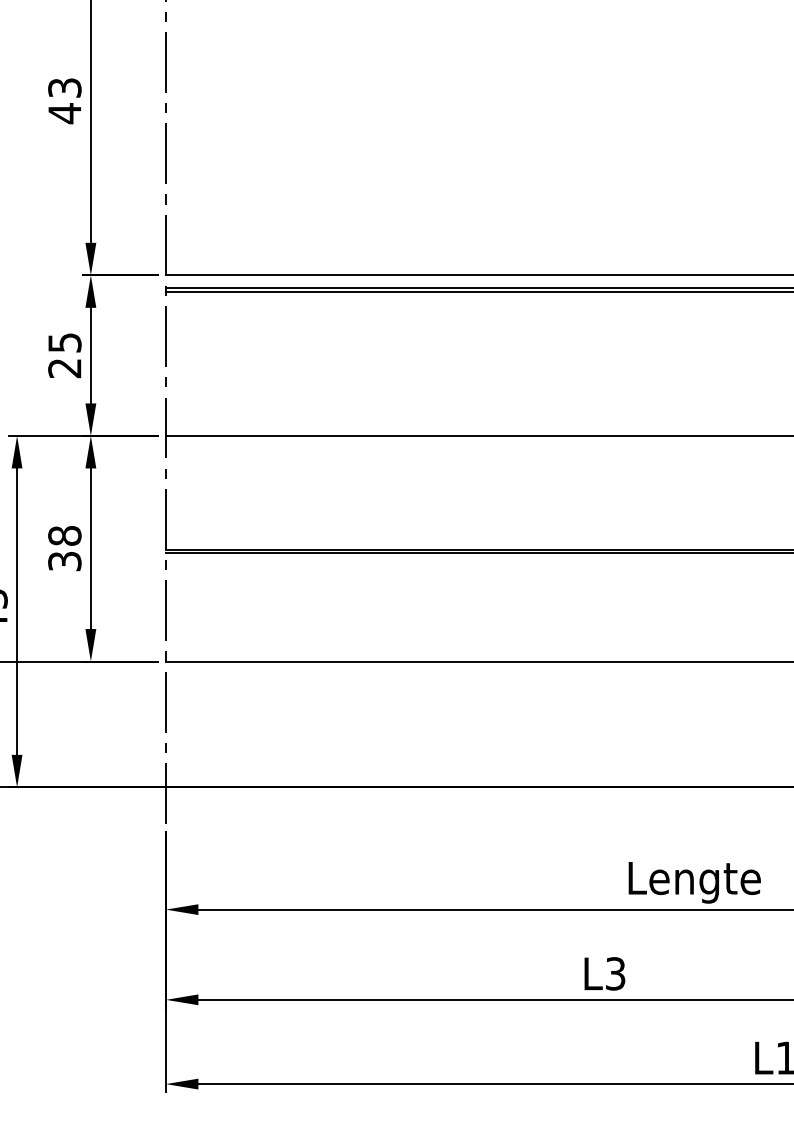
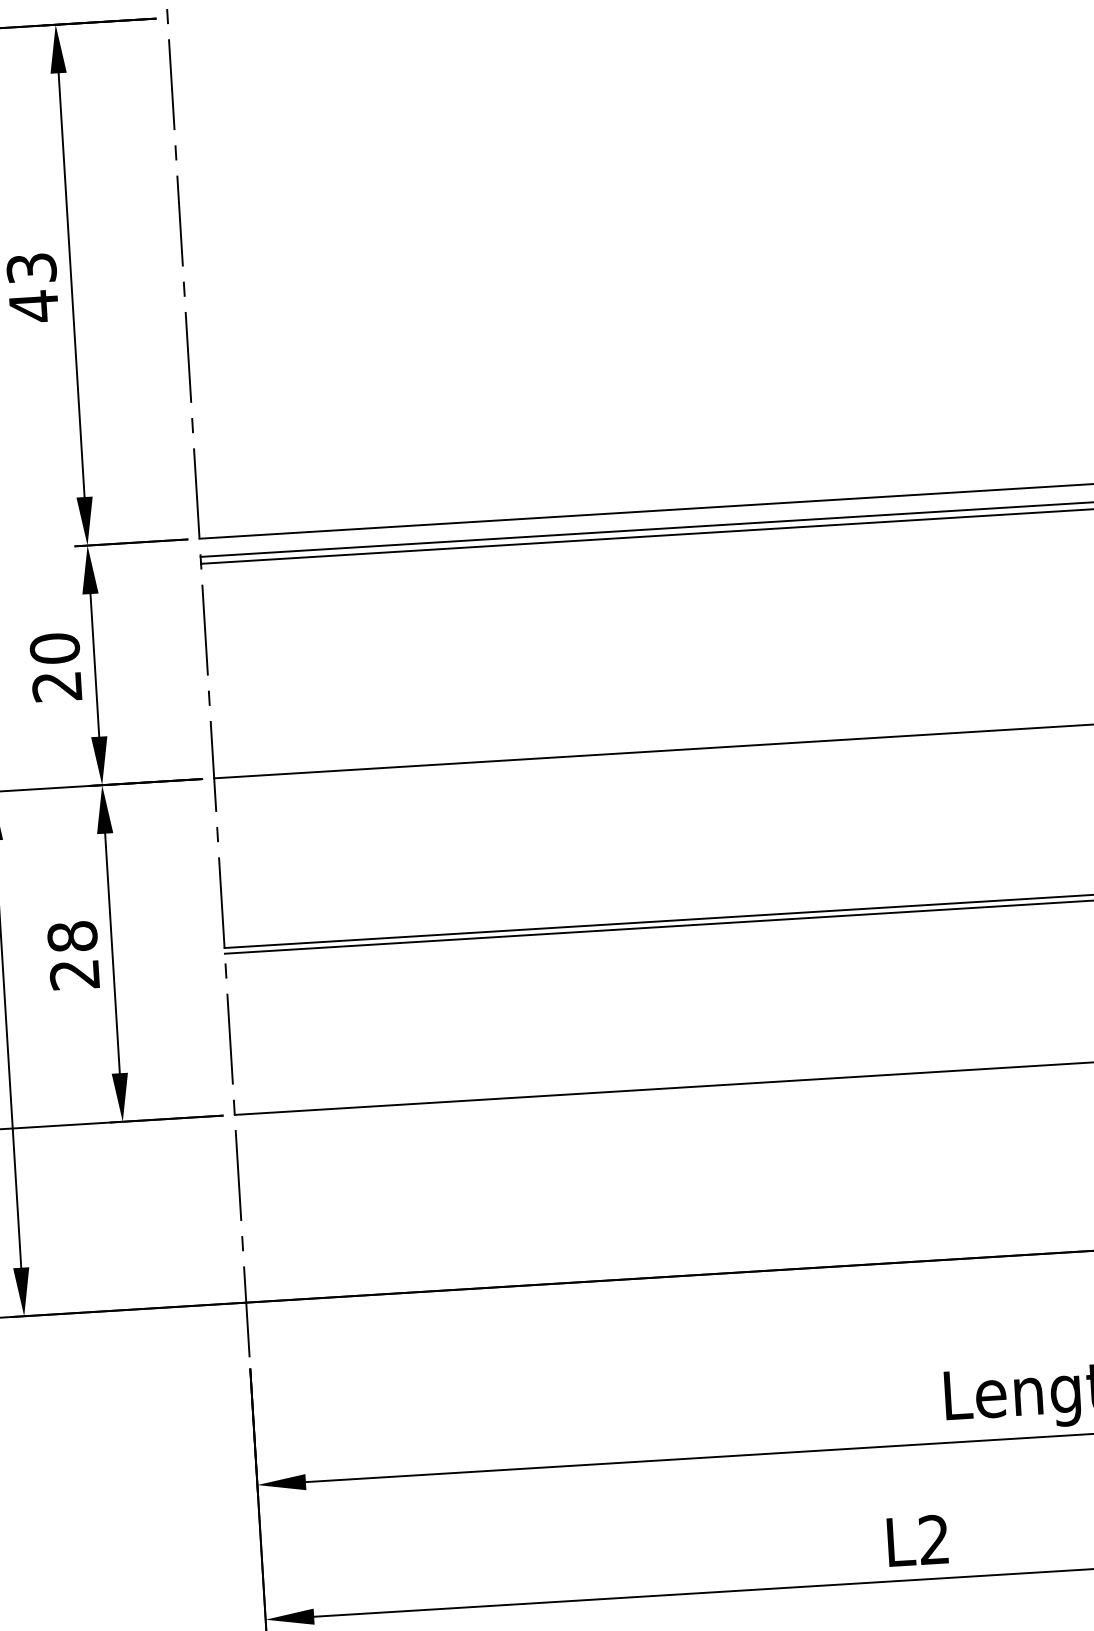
text: (64, 342) -> (54, 648), 25 -> 20
text: (64, 561) -> (74, 974), 38 -> 28
text: (615, 973) -> (934, 1539), L3 -> L2

